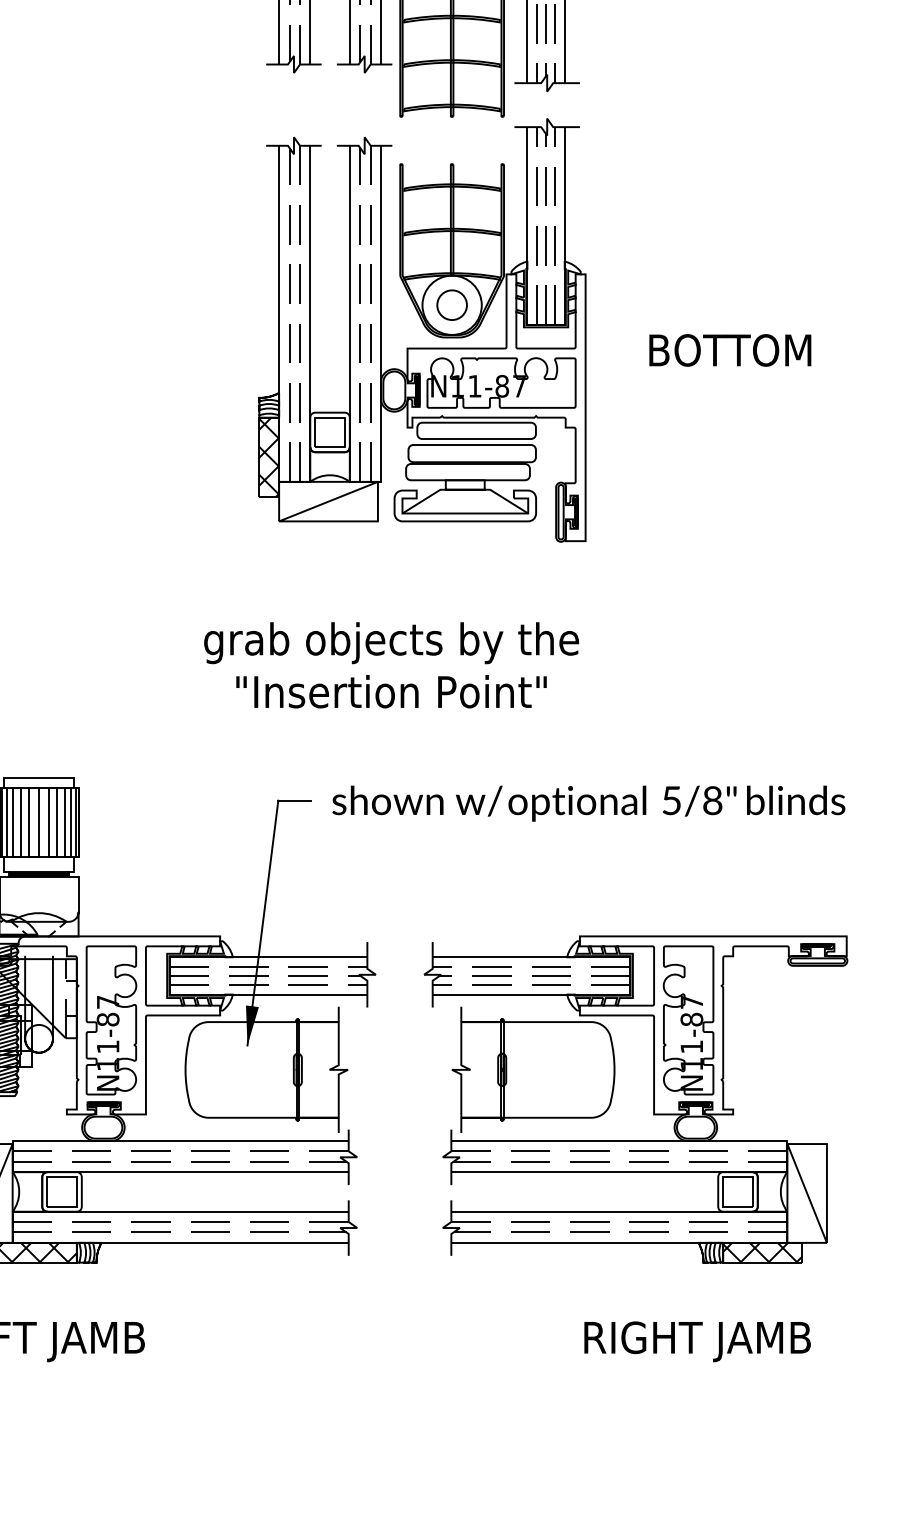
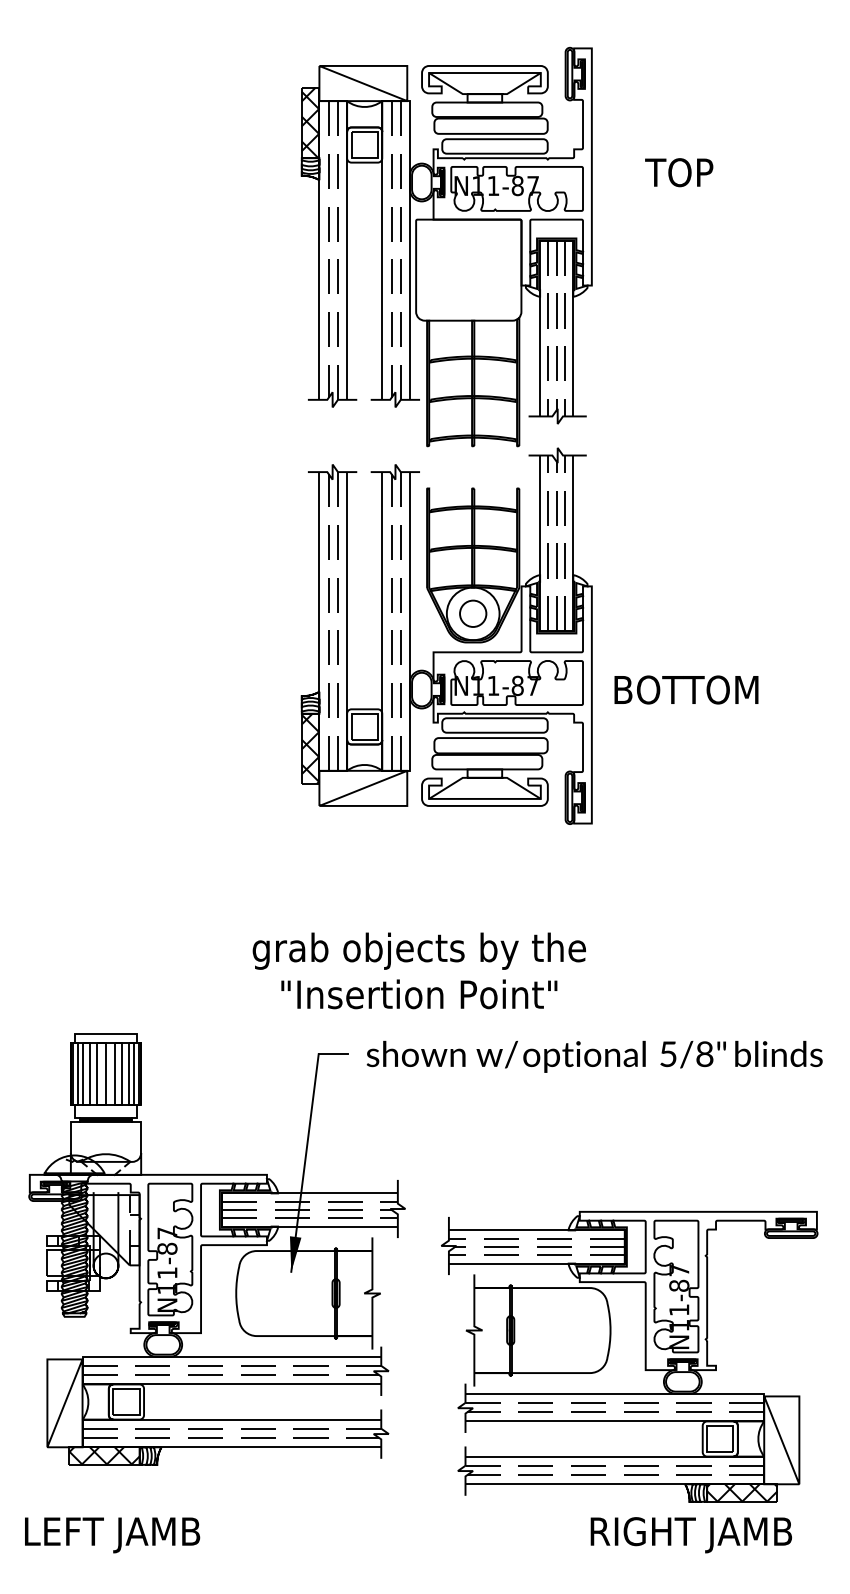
text: (730, 349) -> (686, 689), moved
text: (390, 664) -> (418, 970), moved
part: (652, 1099) -> (644, 1356), moved

